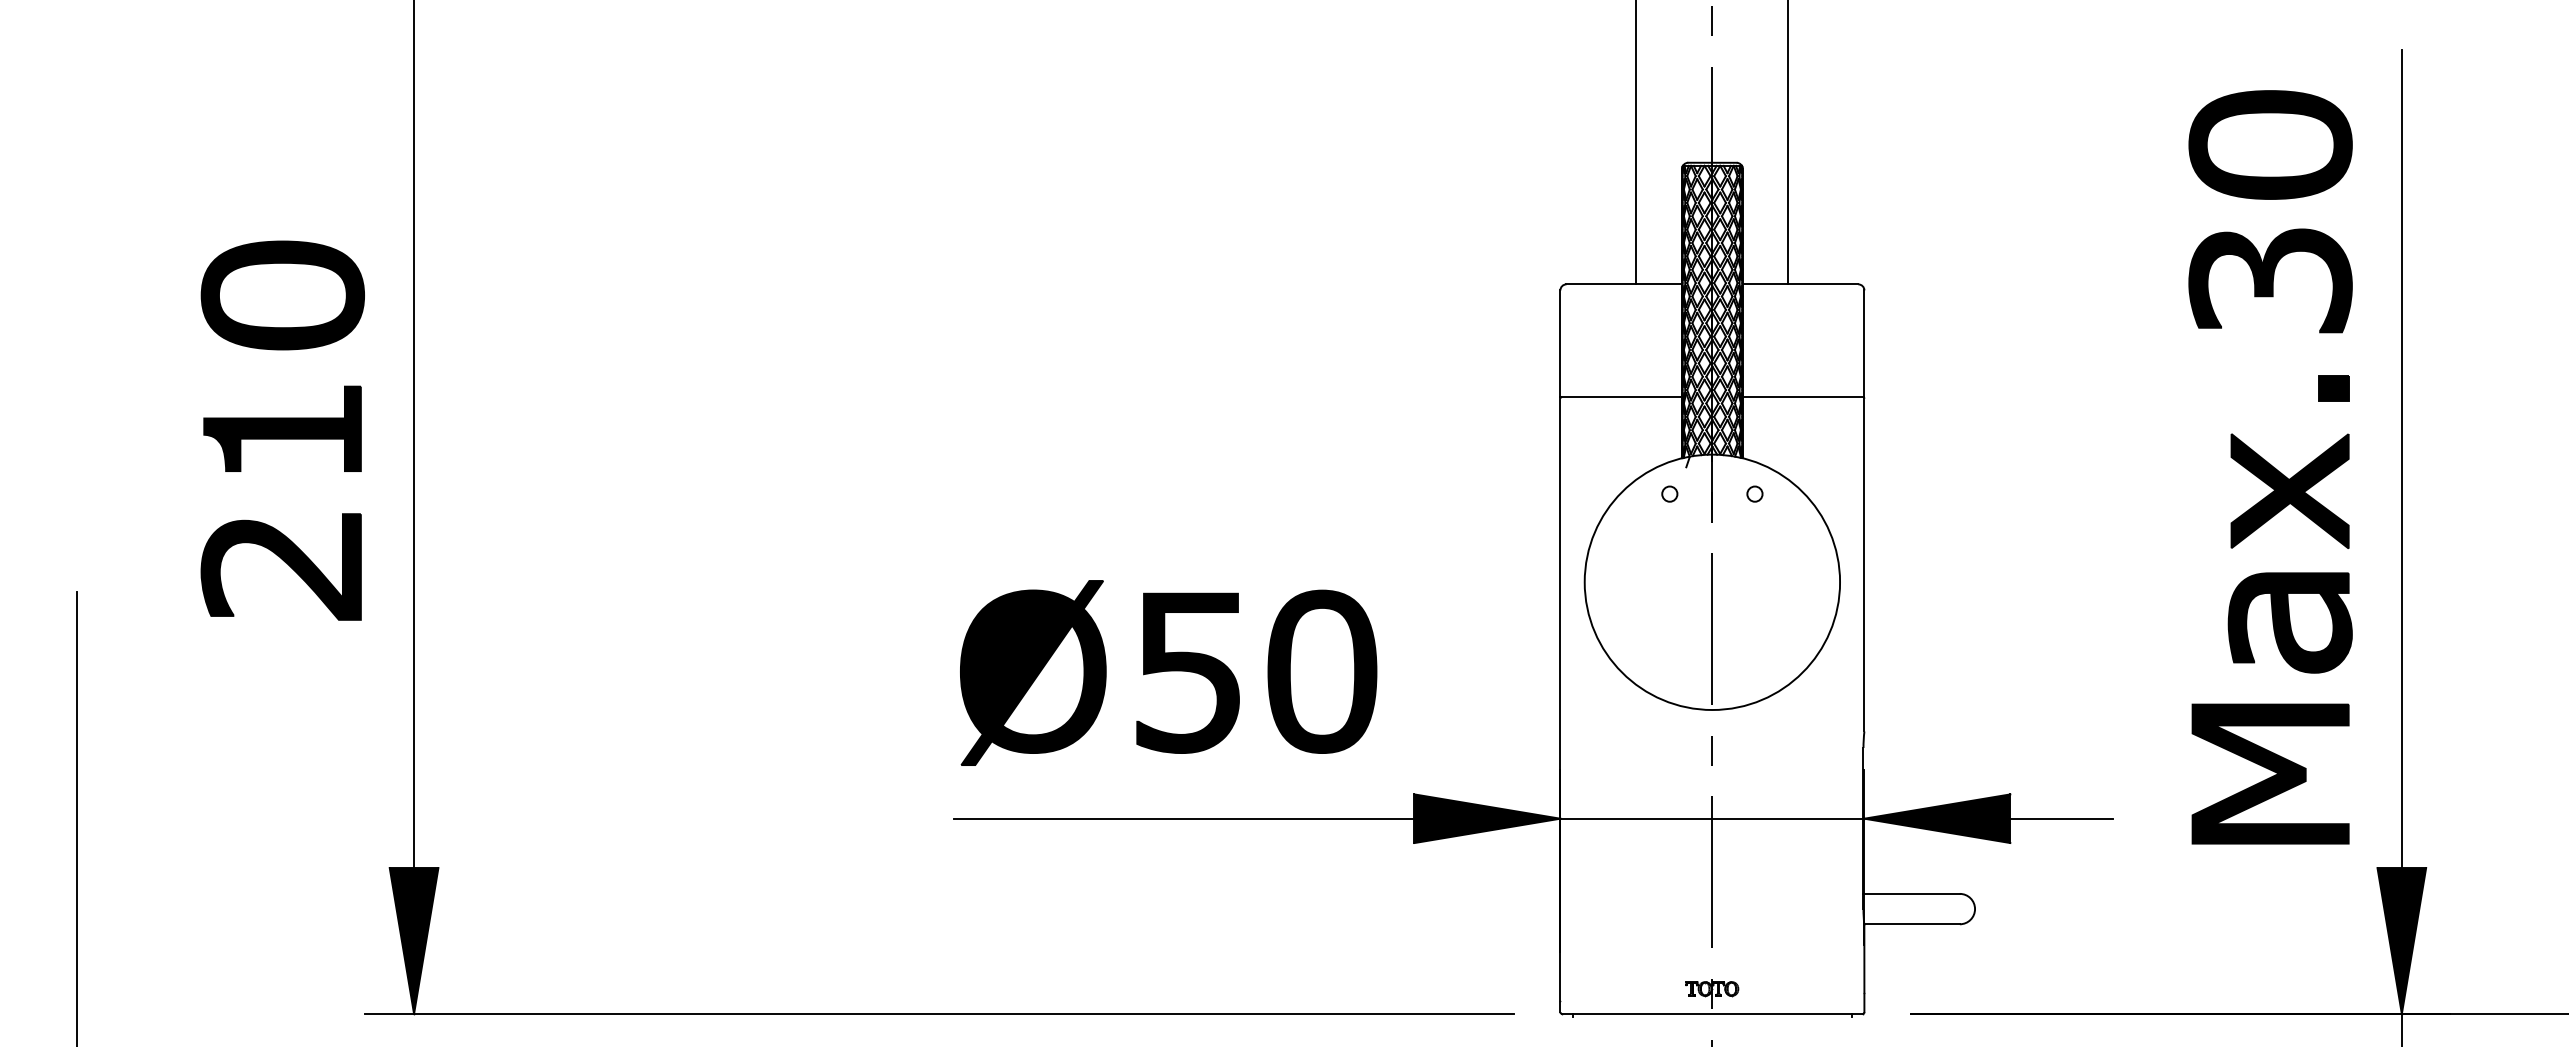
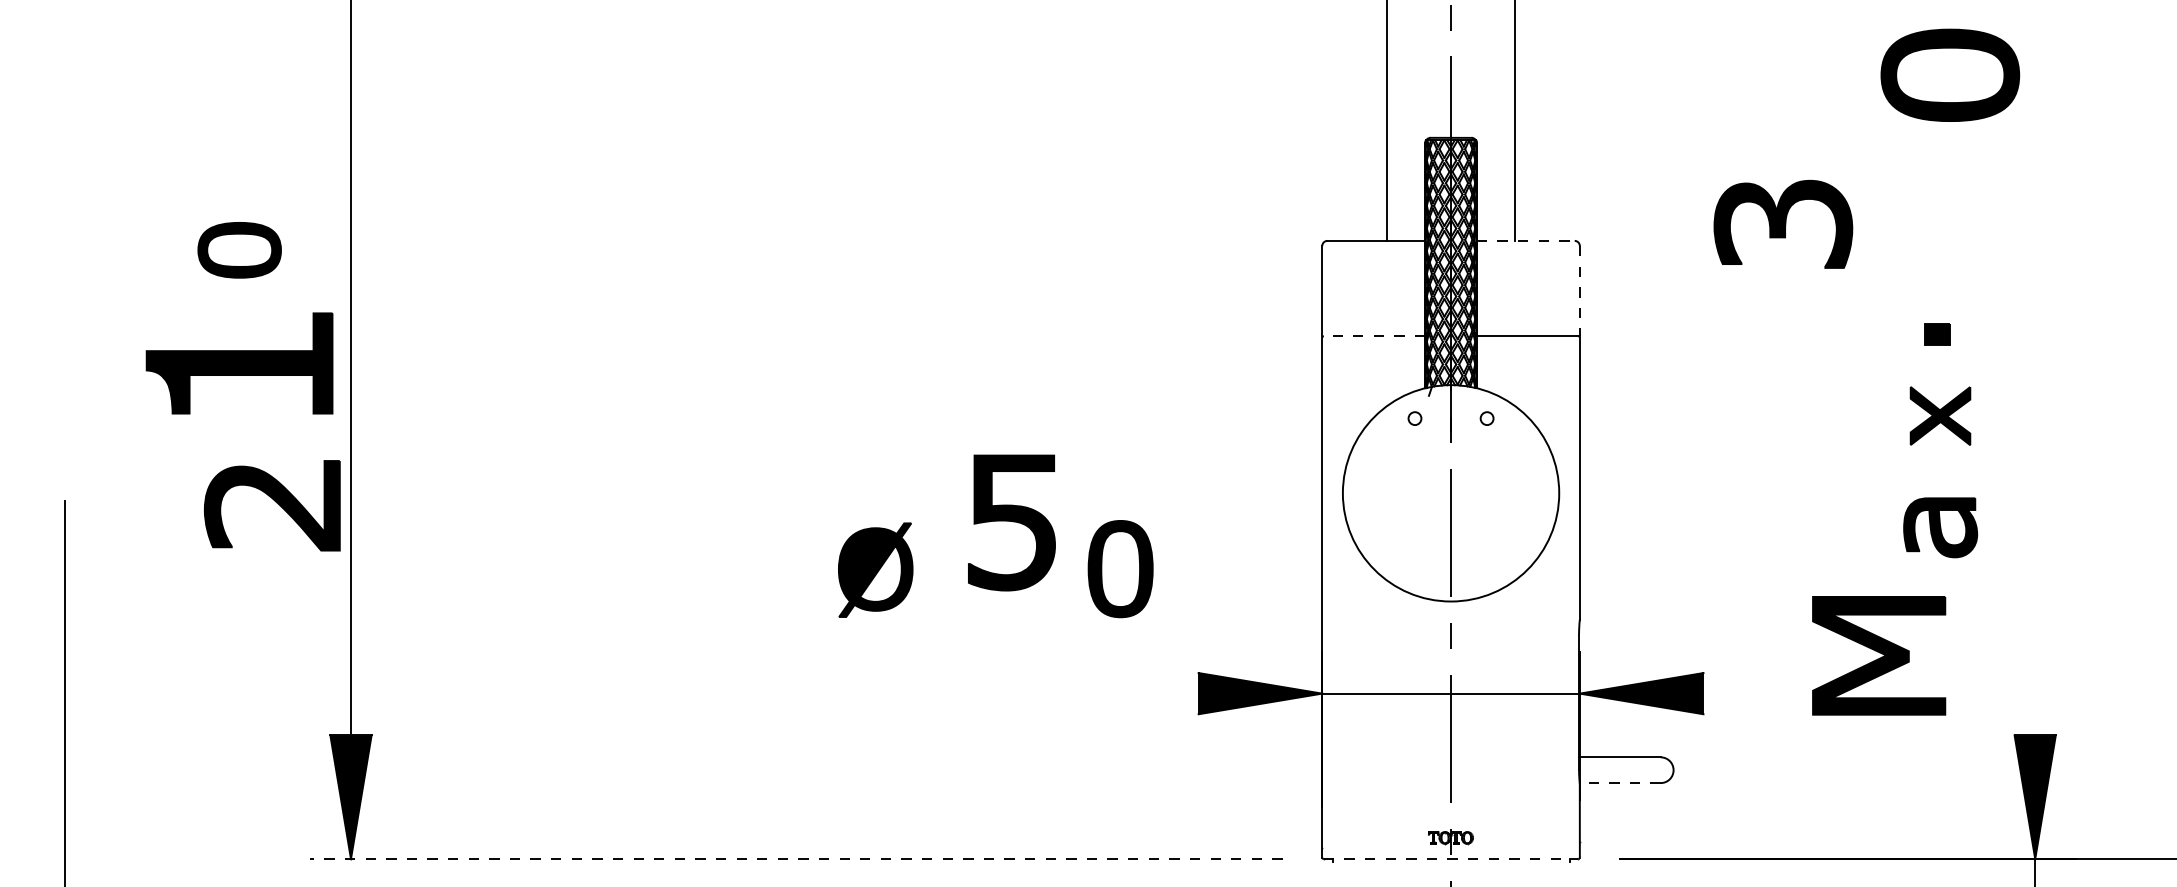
part: (2270, 144) -> (1950, 74), moved
part: (2270, 280) -> (1783, 224), moved
line: (1800, 284) -> (1525, 240), solid -> dashed
part: (282, 295) -> (239, 250), size x0.6
line: (1864, 344) -> (1579, 291), solid -> dashed
part: (2333, 388) -> (1937, 334), moved
line: (1621, 396) -> (1374, 335), solid -> dashed
part: (282, 428) -> (239, 363), size x1.4
line: (2401, 458) -> (2034, 388), removed
part: (2289, 490) -> (1940, 415), size x0.6
part: (280, 566) -> (271, 505), moved
part: (2289, 622) -> (1940, 527), size x0.7
part: (1322, 671) -> (1120, 568), size x0.7
part: (1033, 672) -> (875, 569), size x0.6
part: (1187, 672) -> (1011, 522), moved
part: (2270, 773) -> (1879, 655), moved
line: (1184, 818) -> (1003, 693), removed
line: (2061, 818) -> (1746, 693), removed
line: (1912, 924) -> (1620, 783), solid -> dashed
line: (939, 1013) -> (796, 858), solid -> dashed
line: (1712, 1013) -> (1451, 858), solid -> dashed

